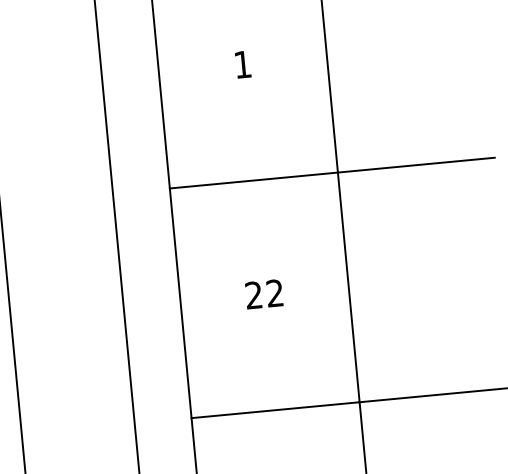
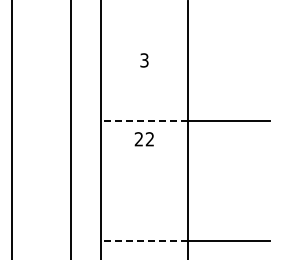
text: (242, 64) -> (144, 60), 1 -> 3
line: (253, 179) -> (144, 120), solid -> dashed
text: (262, 294) -> (143, 139), moved
line: (275, 409) -> (144, 240), solid -> dashed

